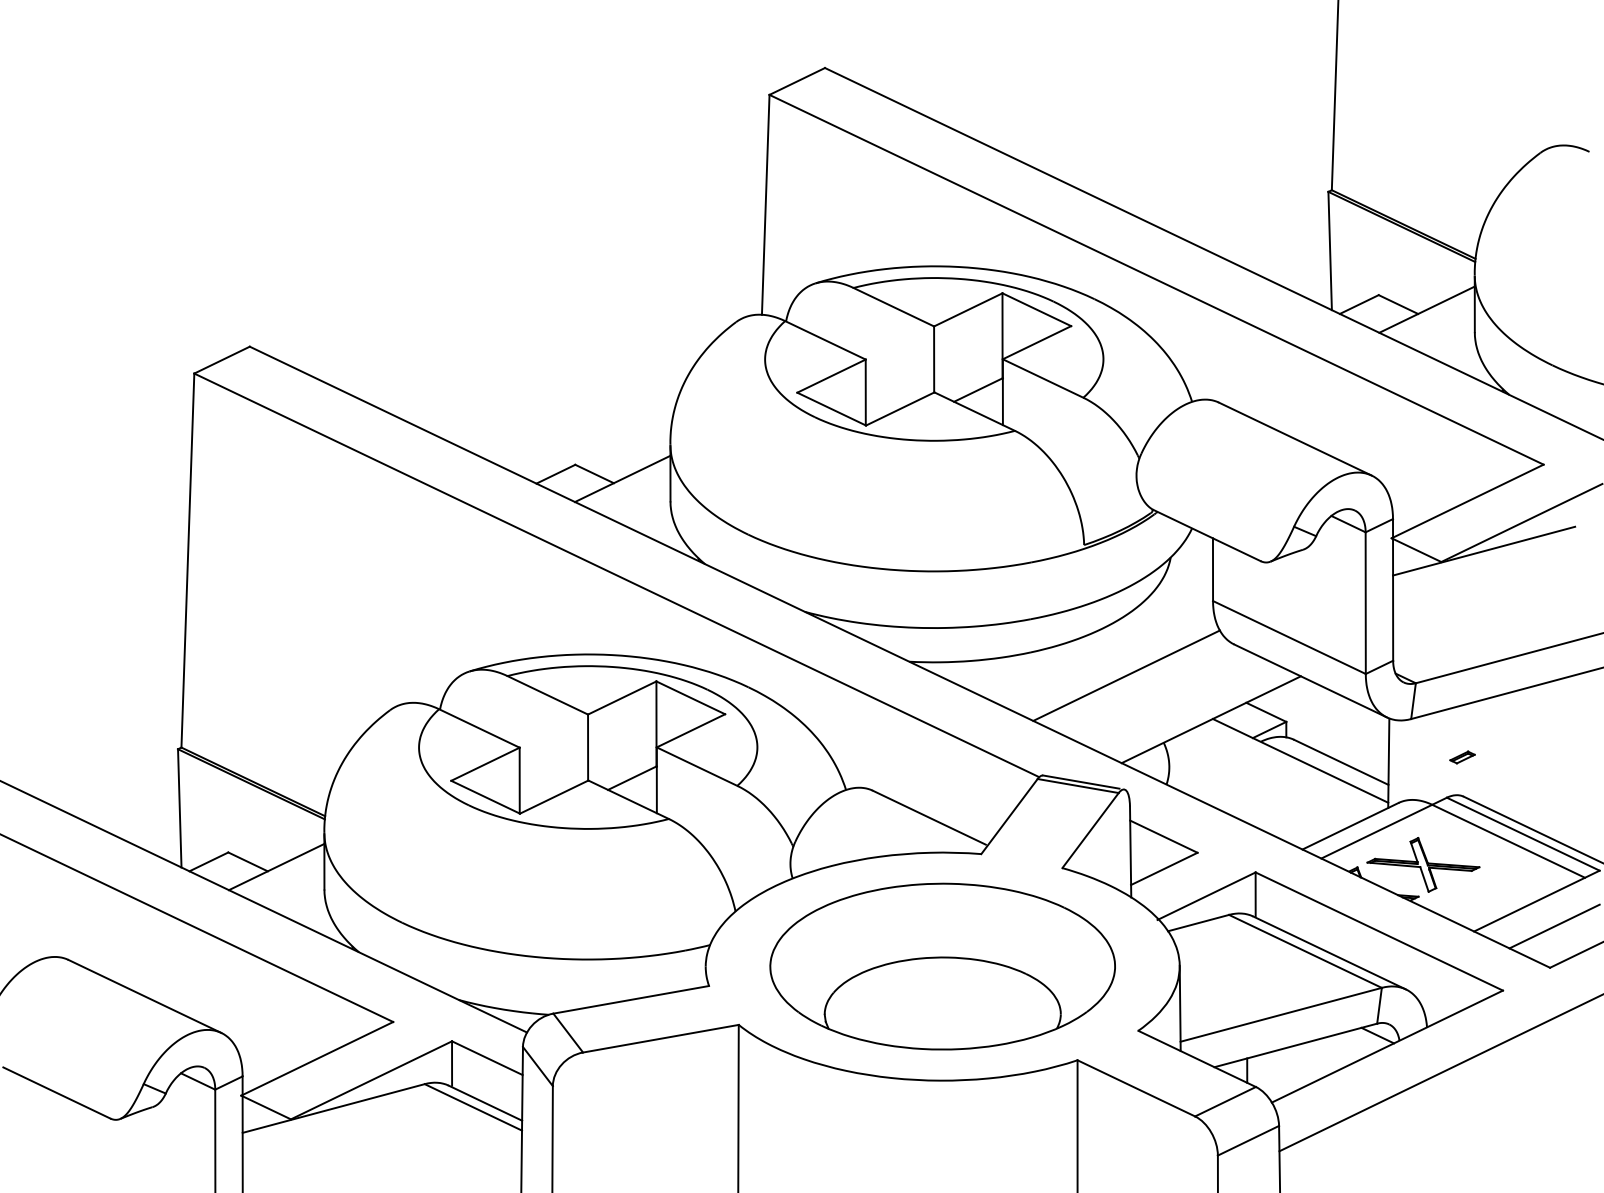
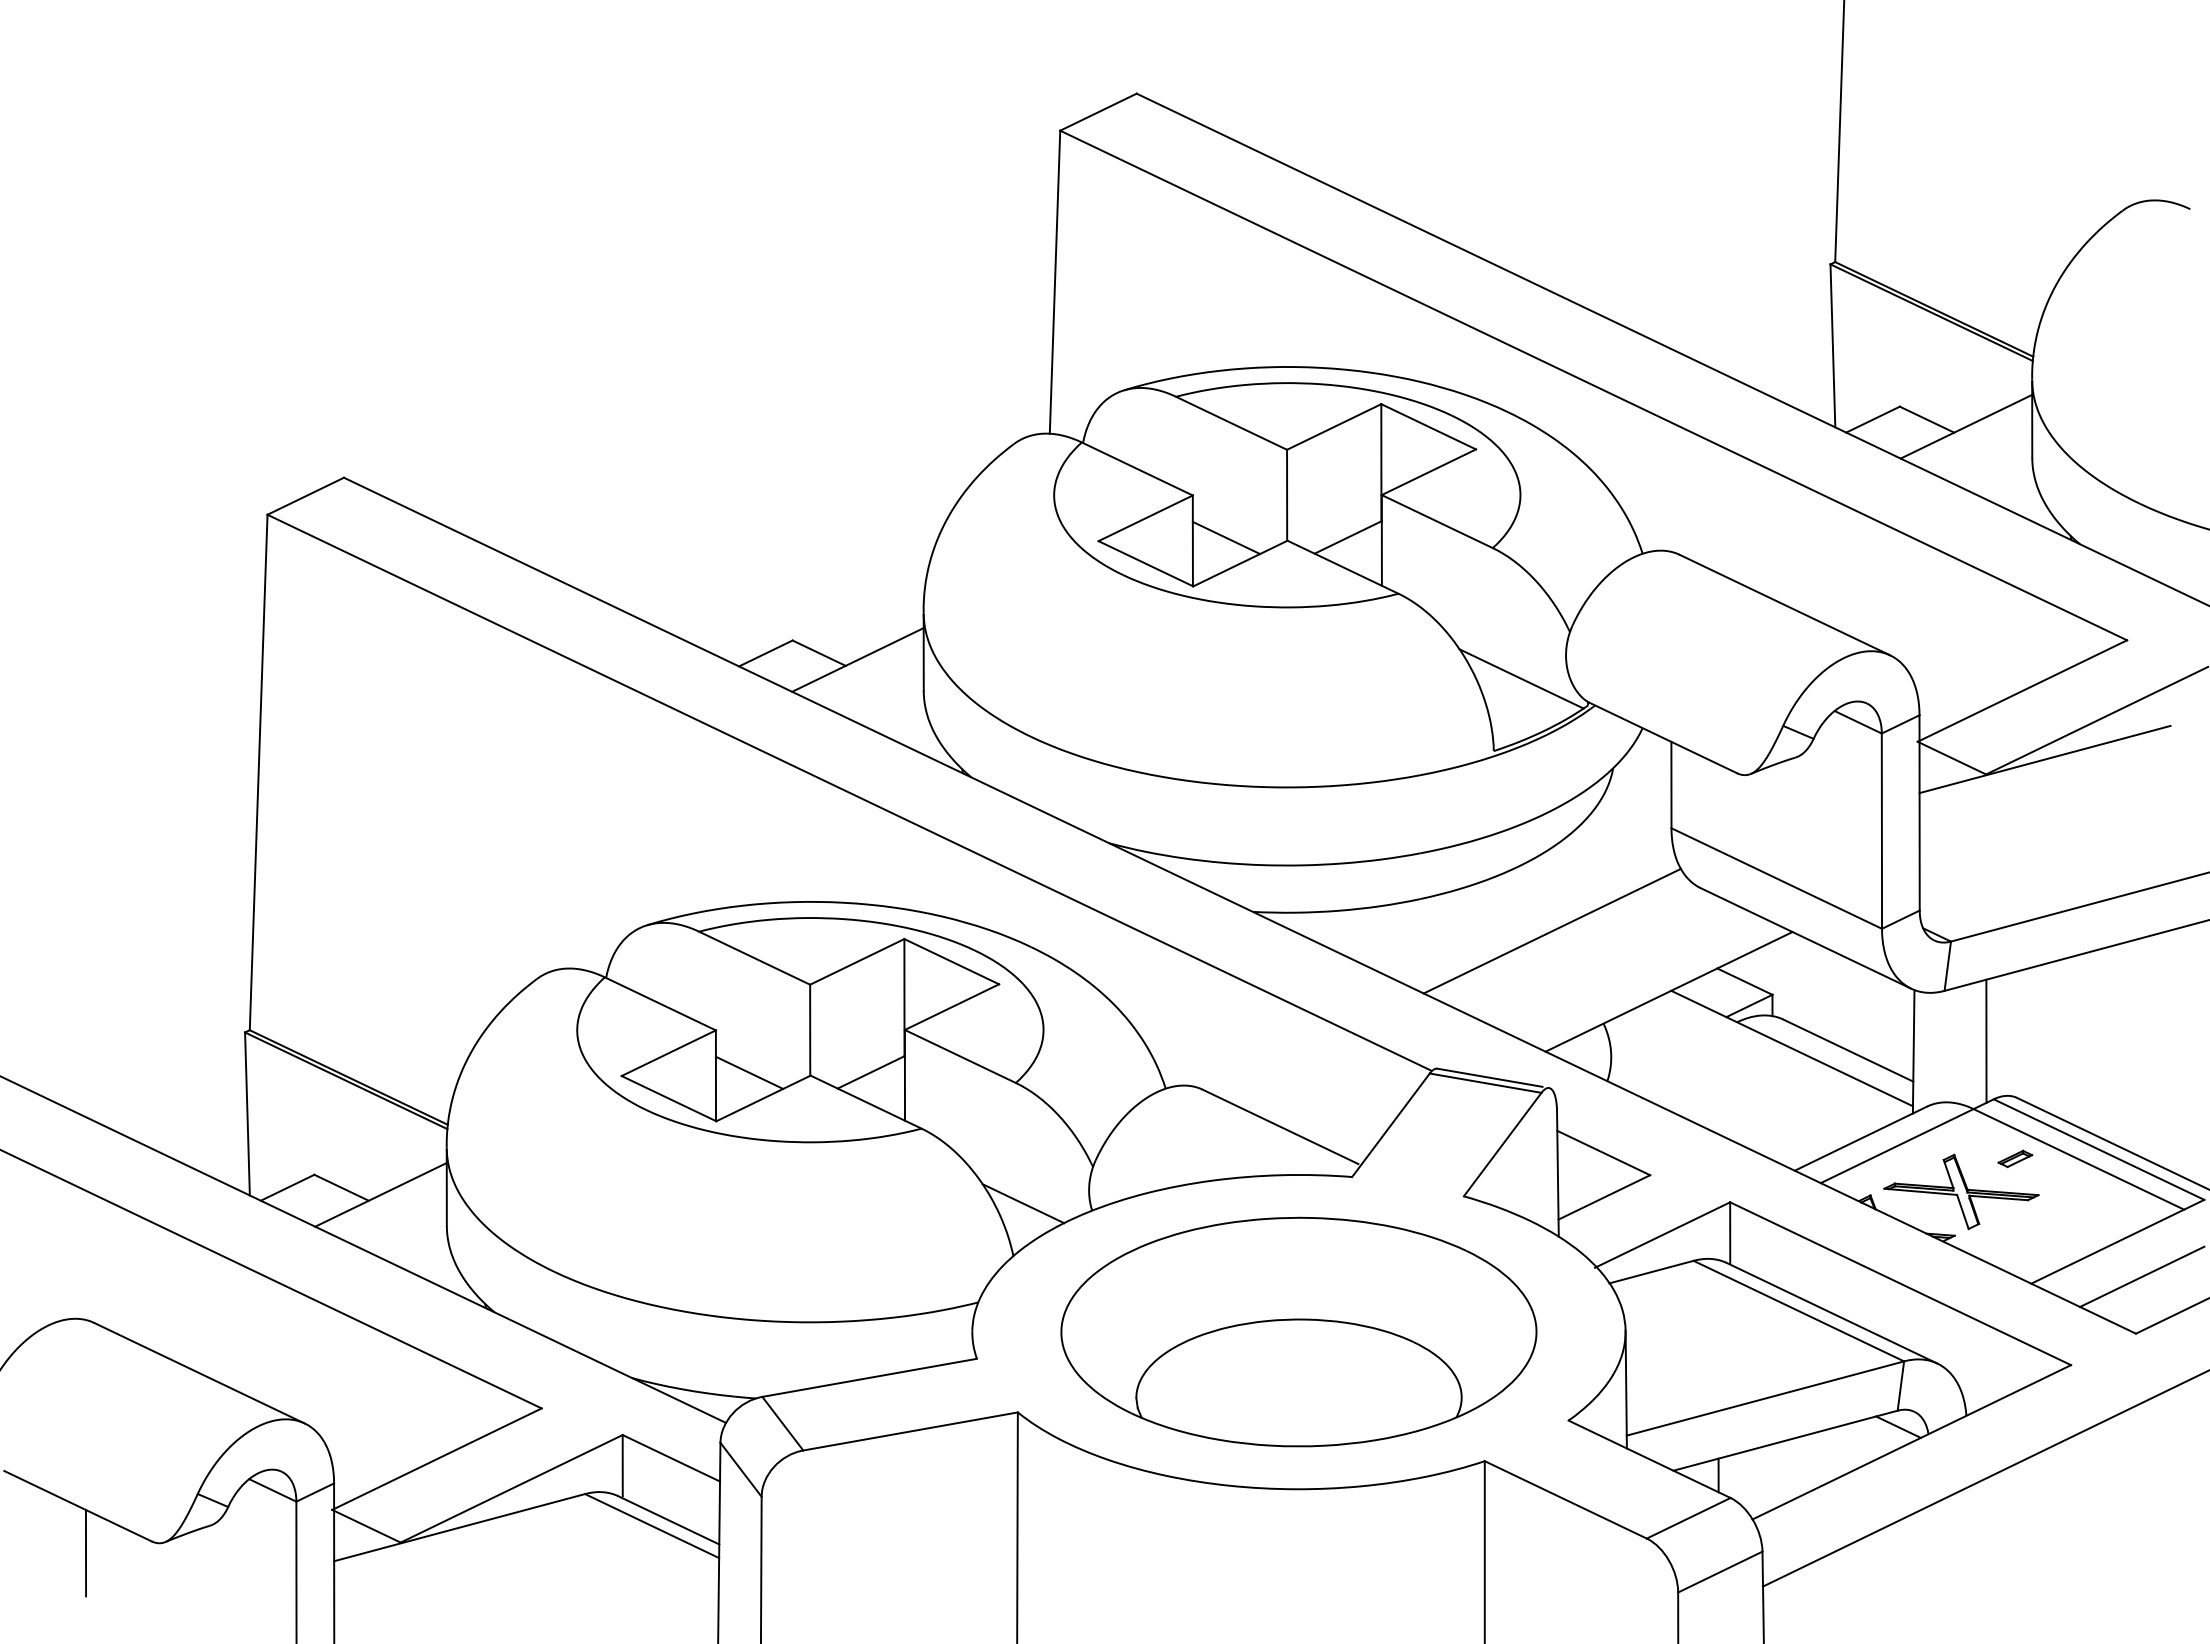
line: (890, 390) -> (1226, 537), added
line: (1104, 492) -> (1521, 678), added
line: (1441, 755) -> (1986, 1040), added
part: (1462, 757) -> (2015, 1158), moved
line: (544, 778) -> (749, 1072), added
line: (742, 873) -> (1023, 1203), added
line: (62, 1127) -> (85, 1553), added

